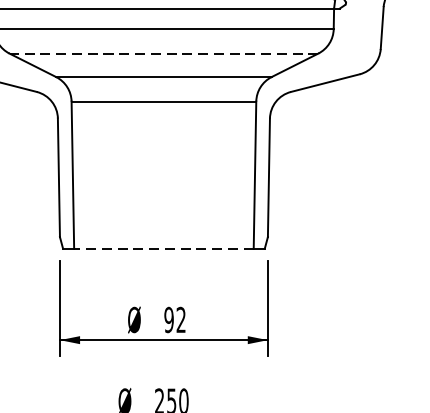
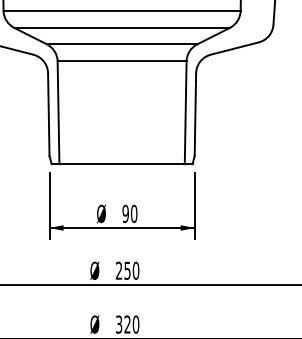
line: (164, 52) -> (122, 27), dashed -> solid
line: (164, 249) -> (122, 164), dashed -> solid
text: (180, 319) -> (133, 213), 92 -> 90

